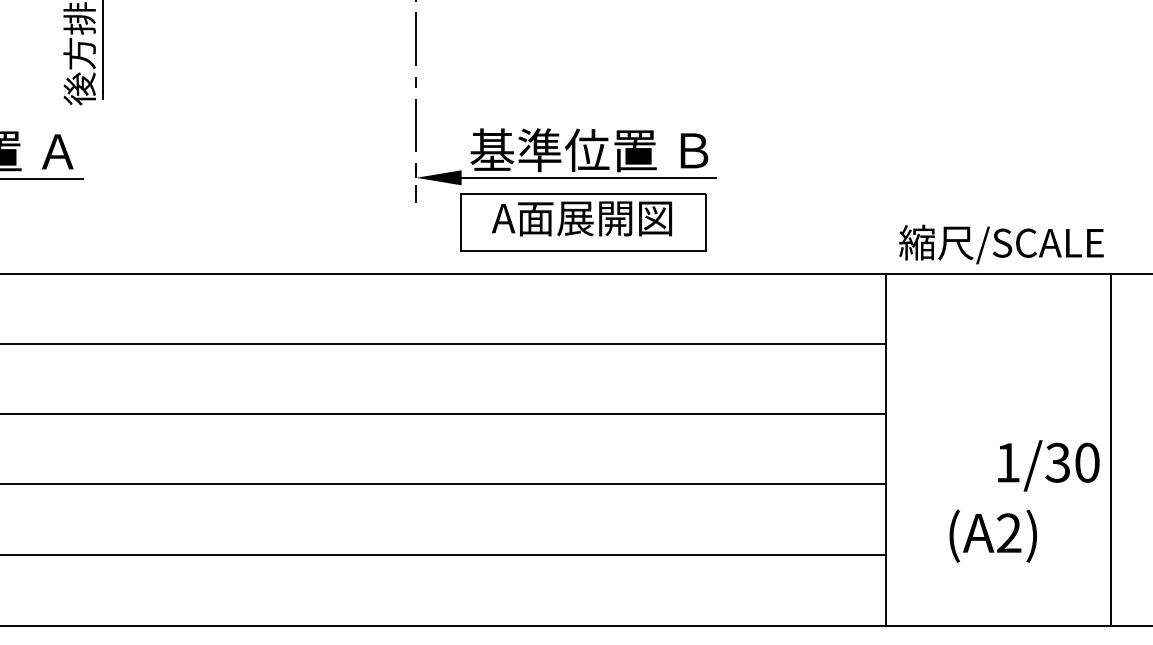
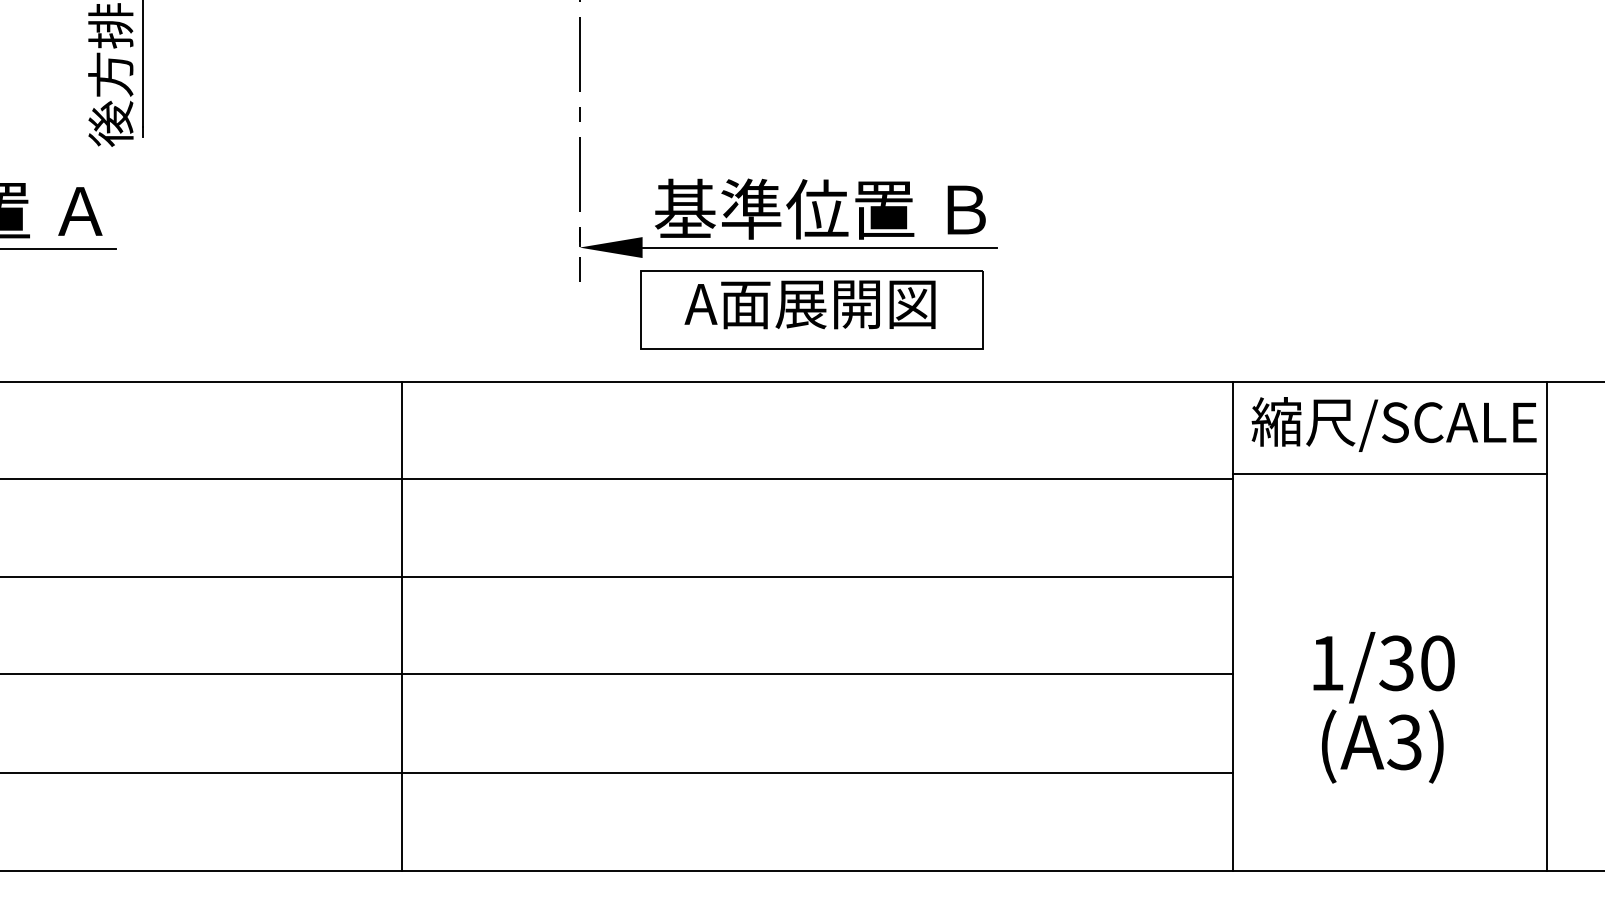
text: (1001, 244) -> (1393, 424), moved
line: (998, 340) -> (1389, 474), added
line: (288, 449) -> (401, 626), added
text: (1048, 465) -> (1383, 667), moved
text: (1008, 533) -> (1404, 742), (A2) -> (A3)

